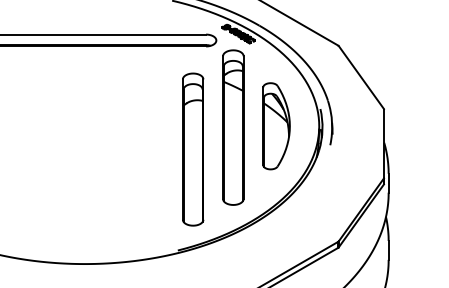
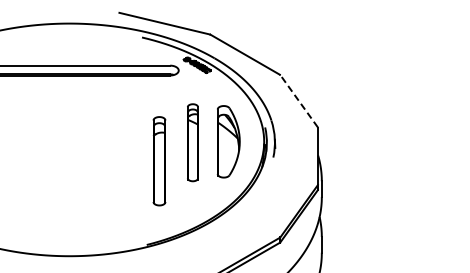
line: (360, 76) -> (298, 100), solid -> dashed
part: (232, 127) -> (192, 142), size x0.6
part: (193, 150) -> (159, 161), size x0.7

